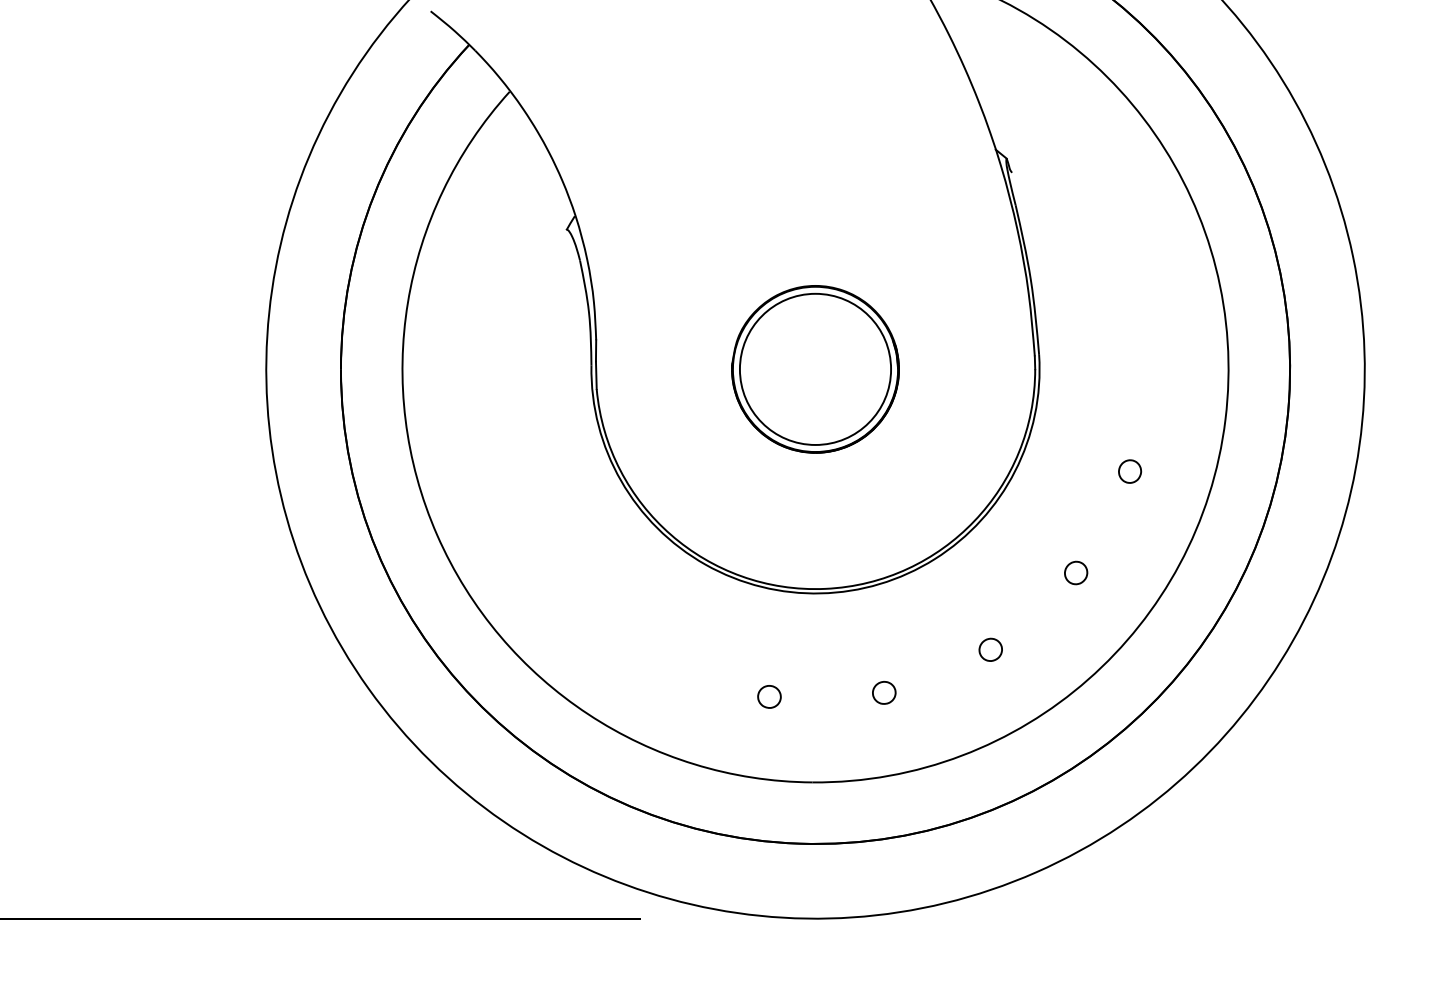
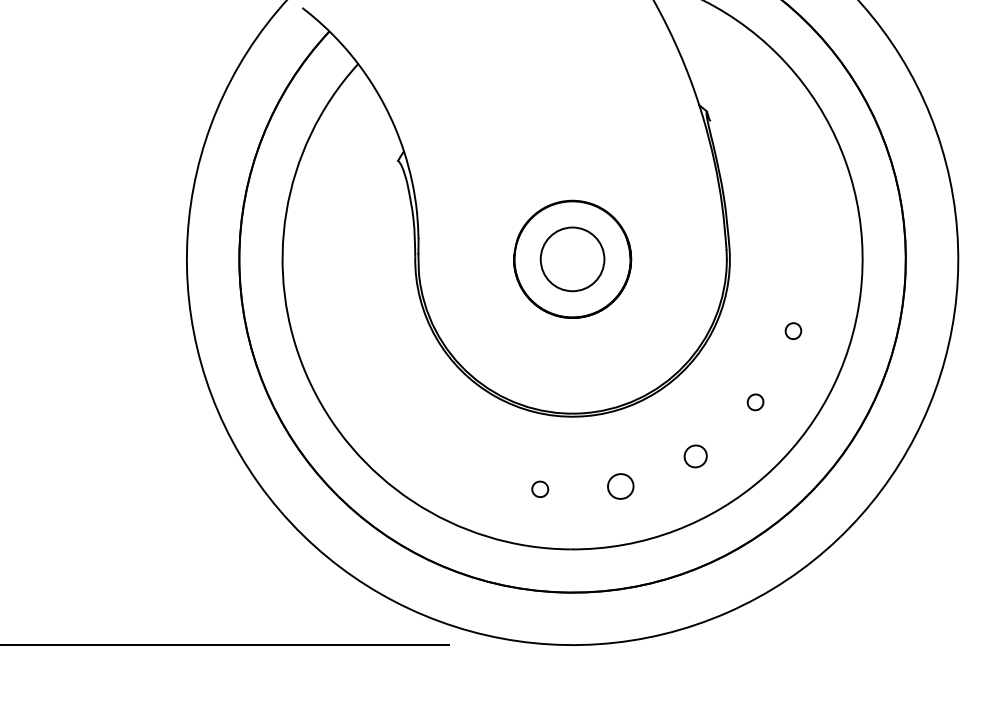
circle: (815, 368) -> (572, 258), size x0.6
part: (990, 649) -> (695, 456), size x1.4
part: (884, 692) -> (621, 486), size x1.6

